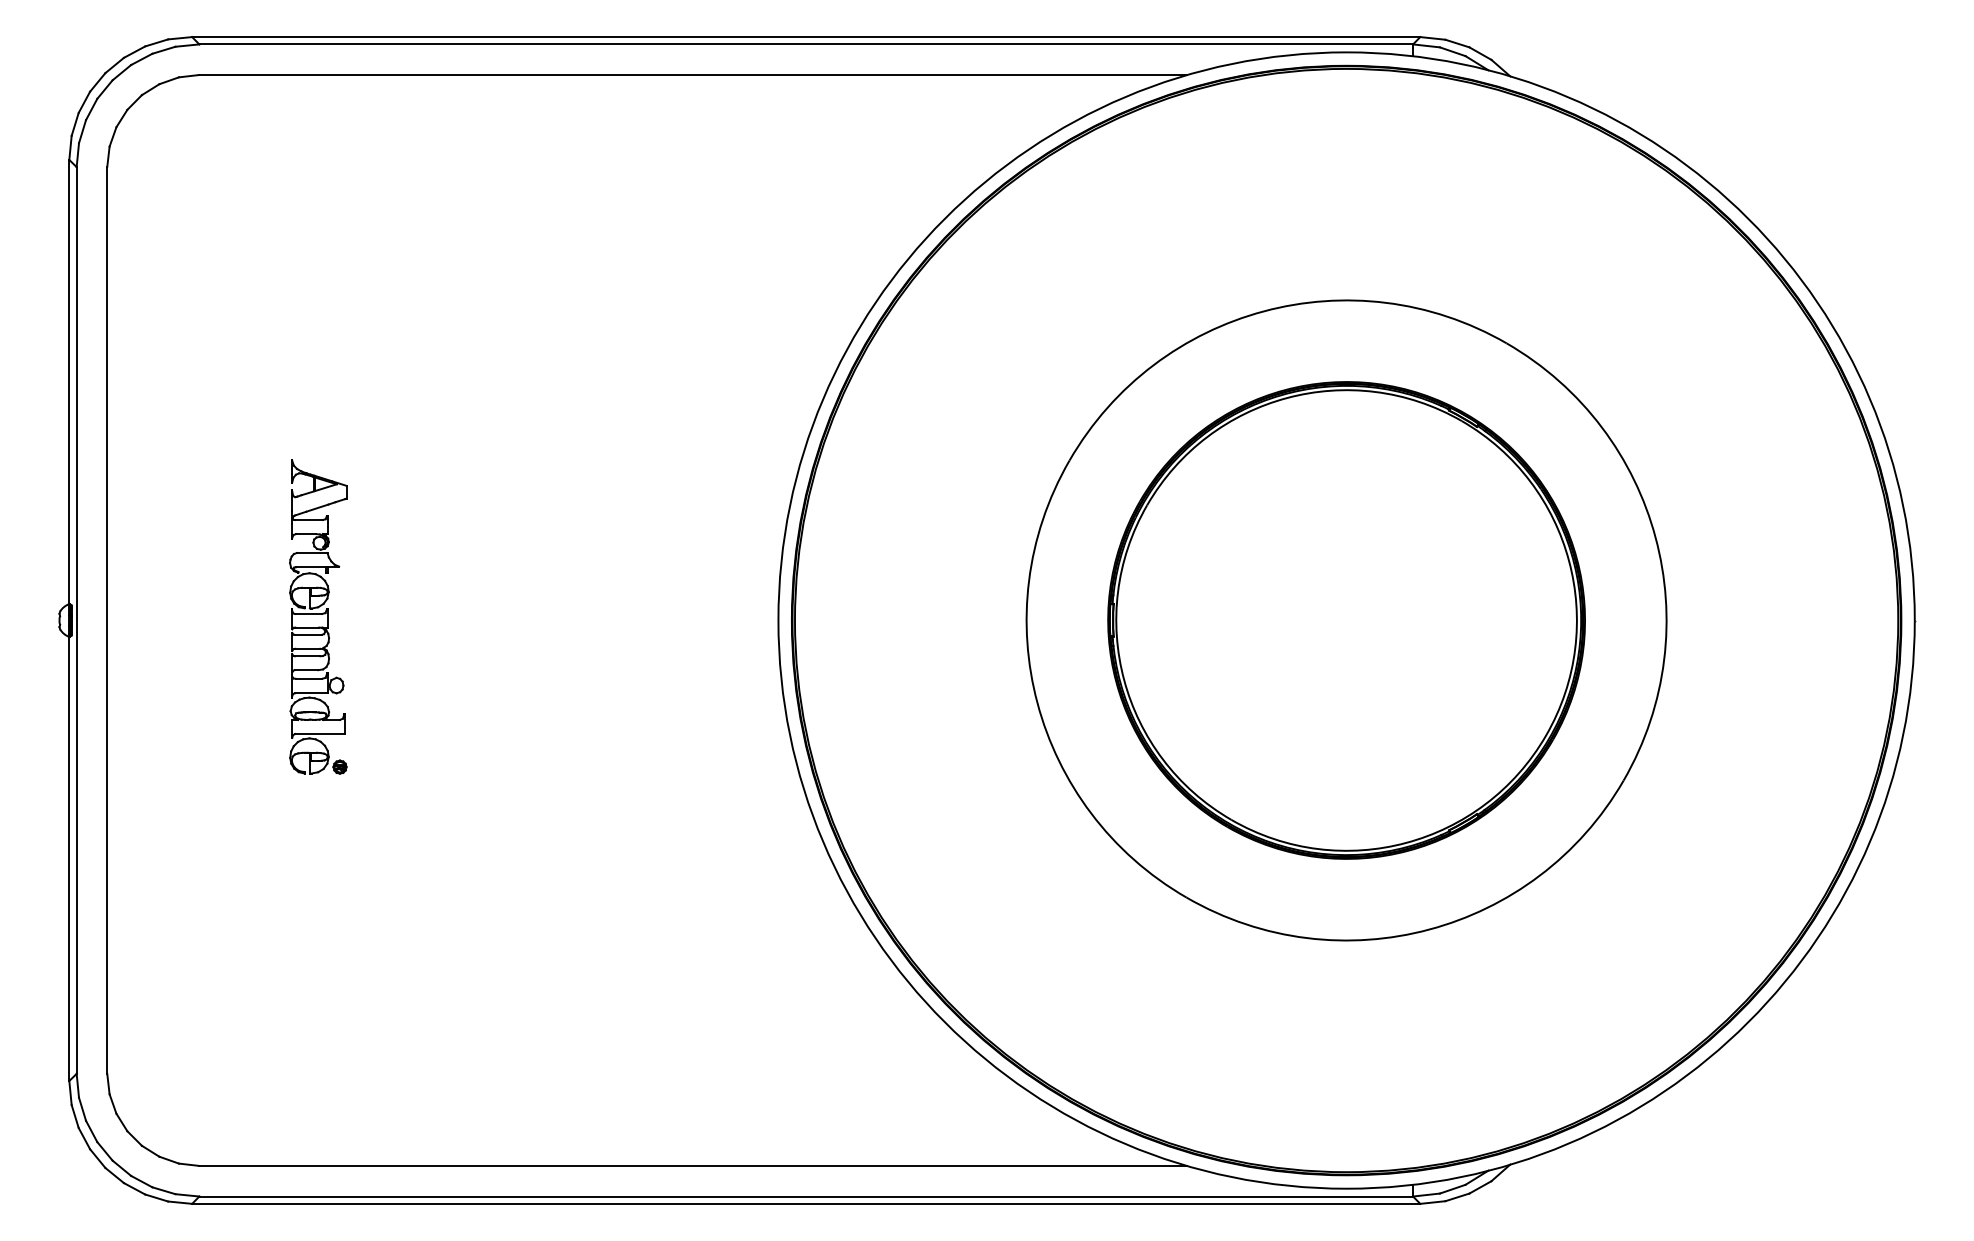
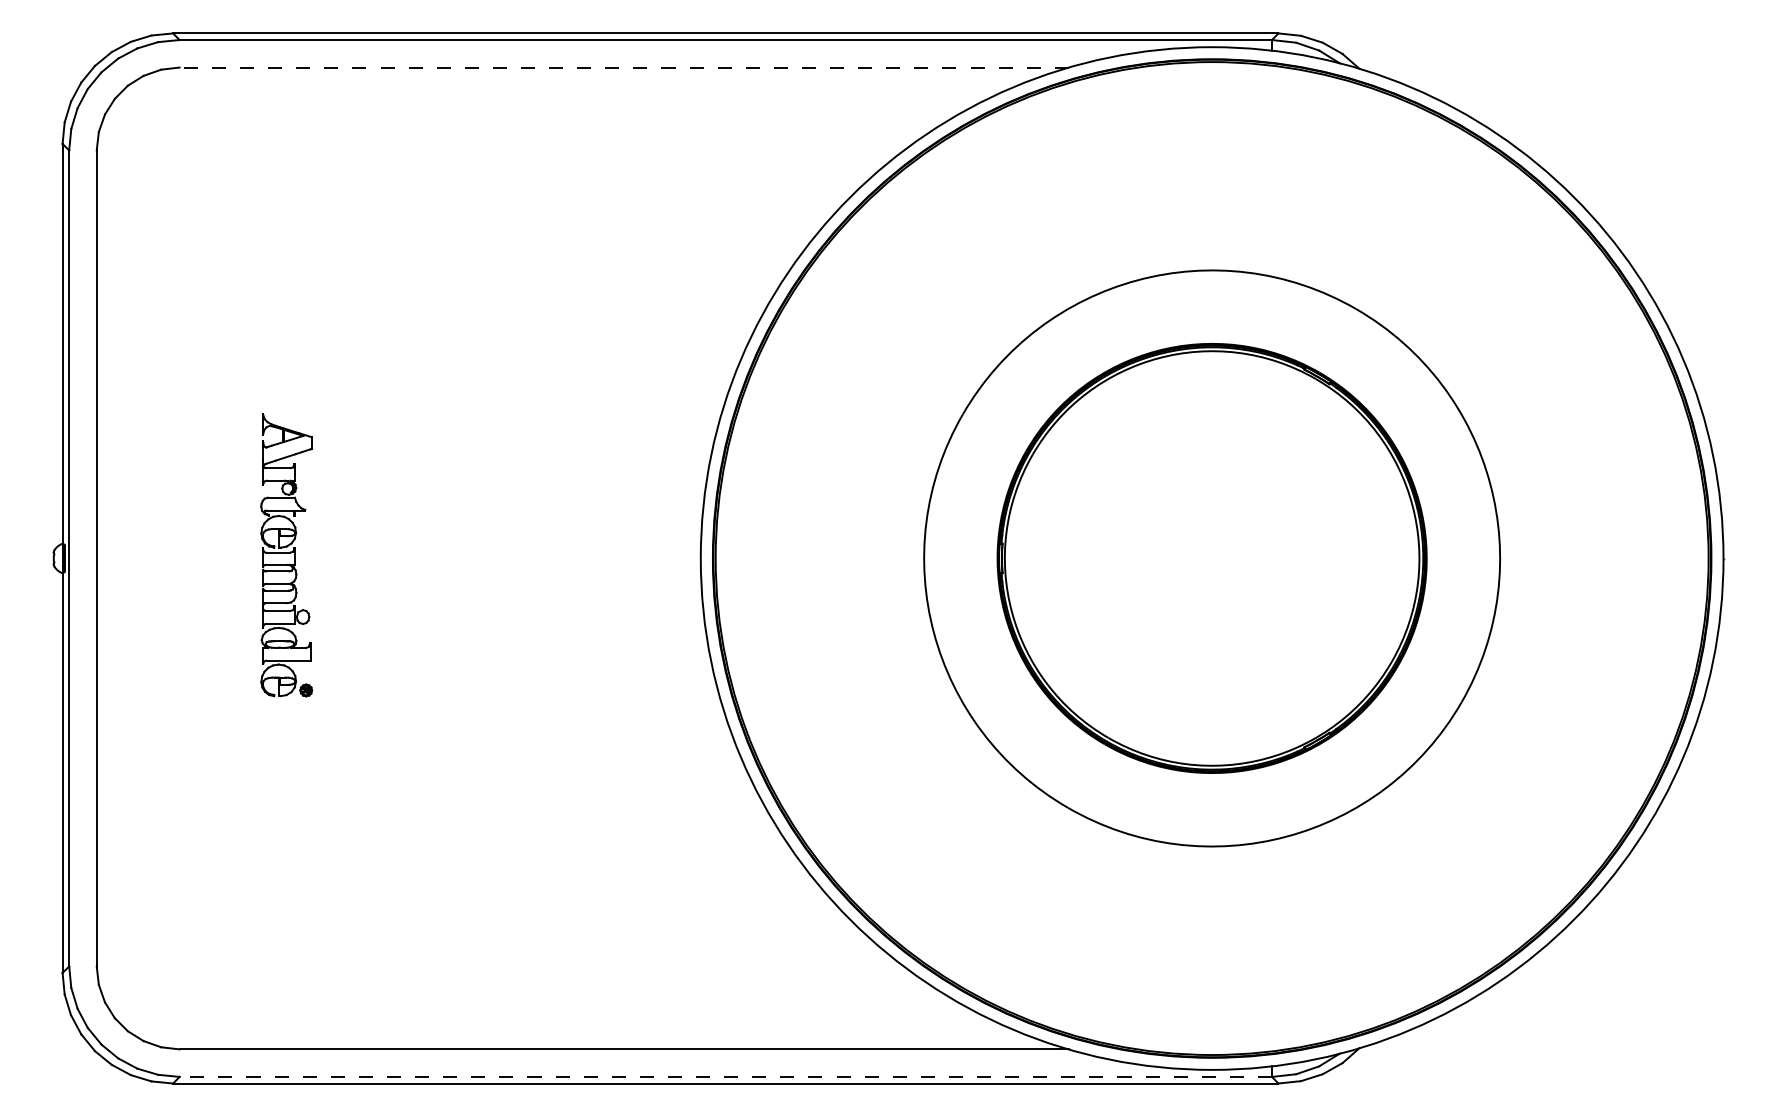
line: (692, 75) -> (623, 67), solid -> dashed
line: (806, 1196) -> (726, 1076), solid -> dashed

